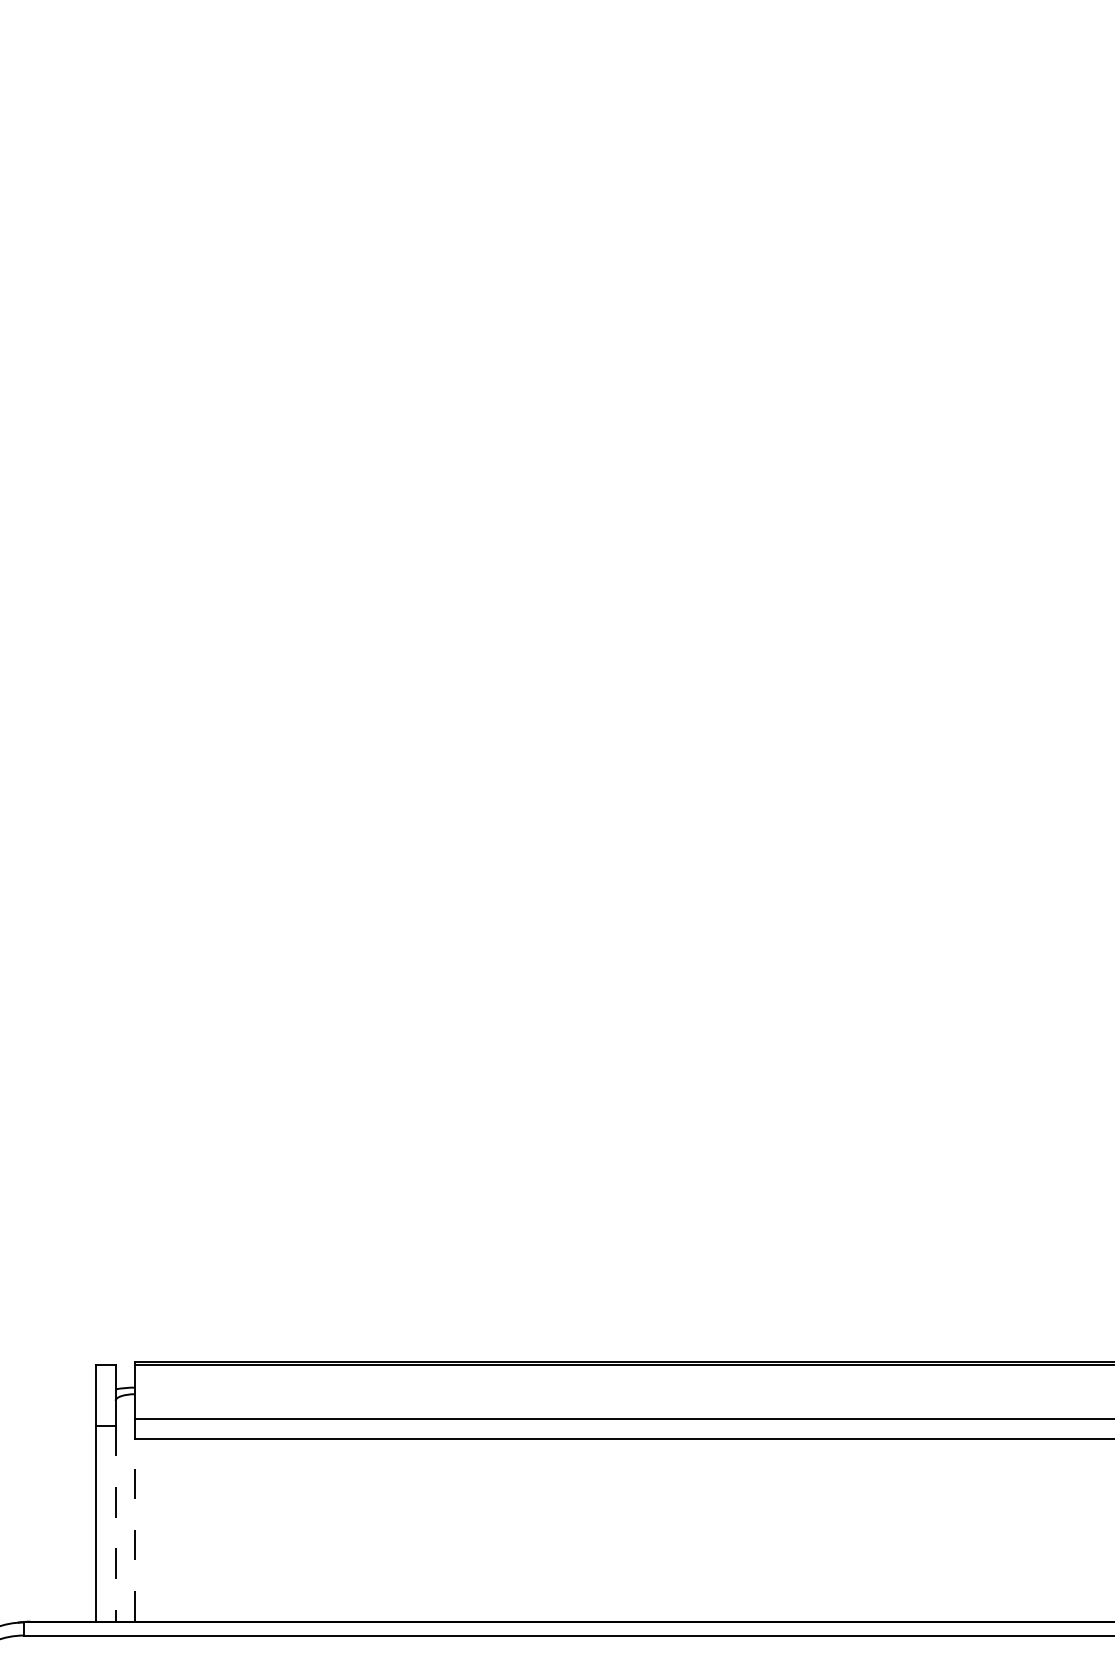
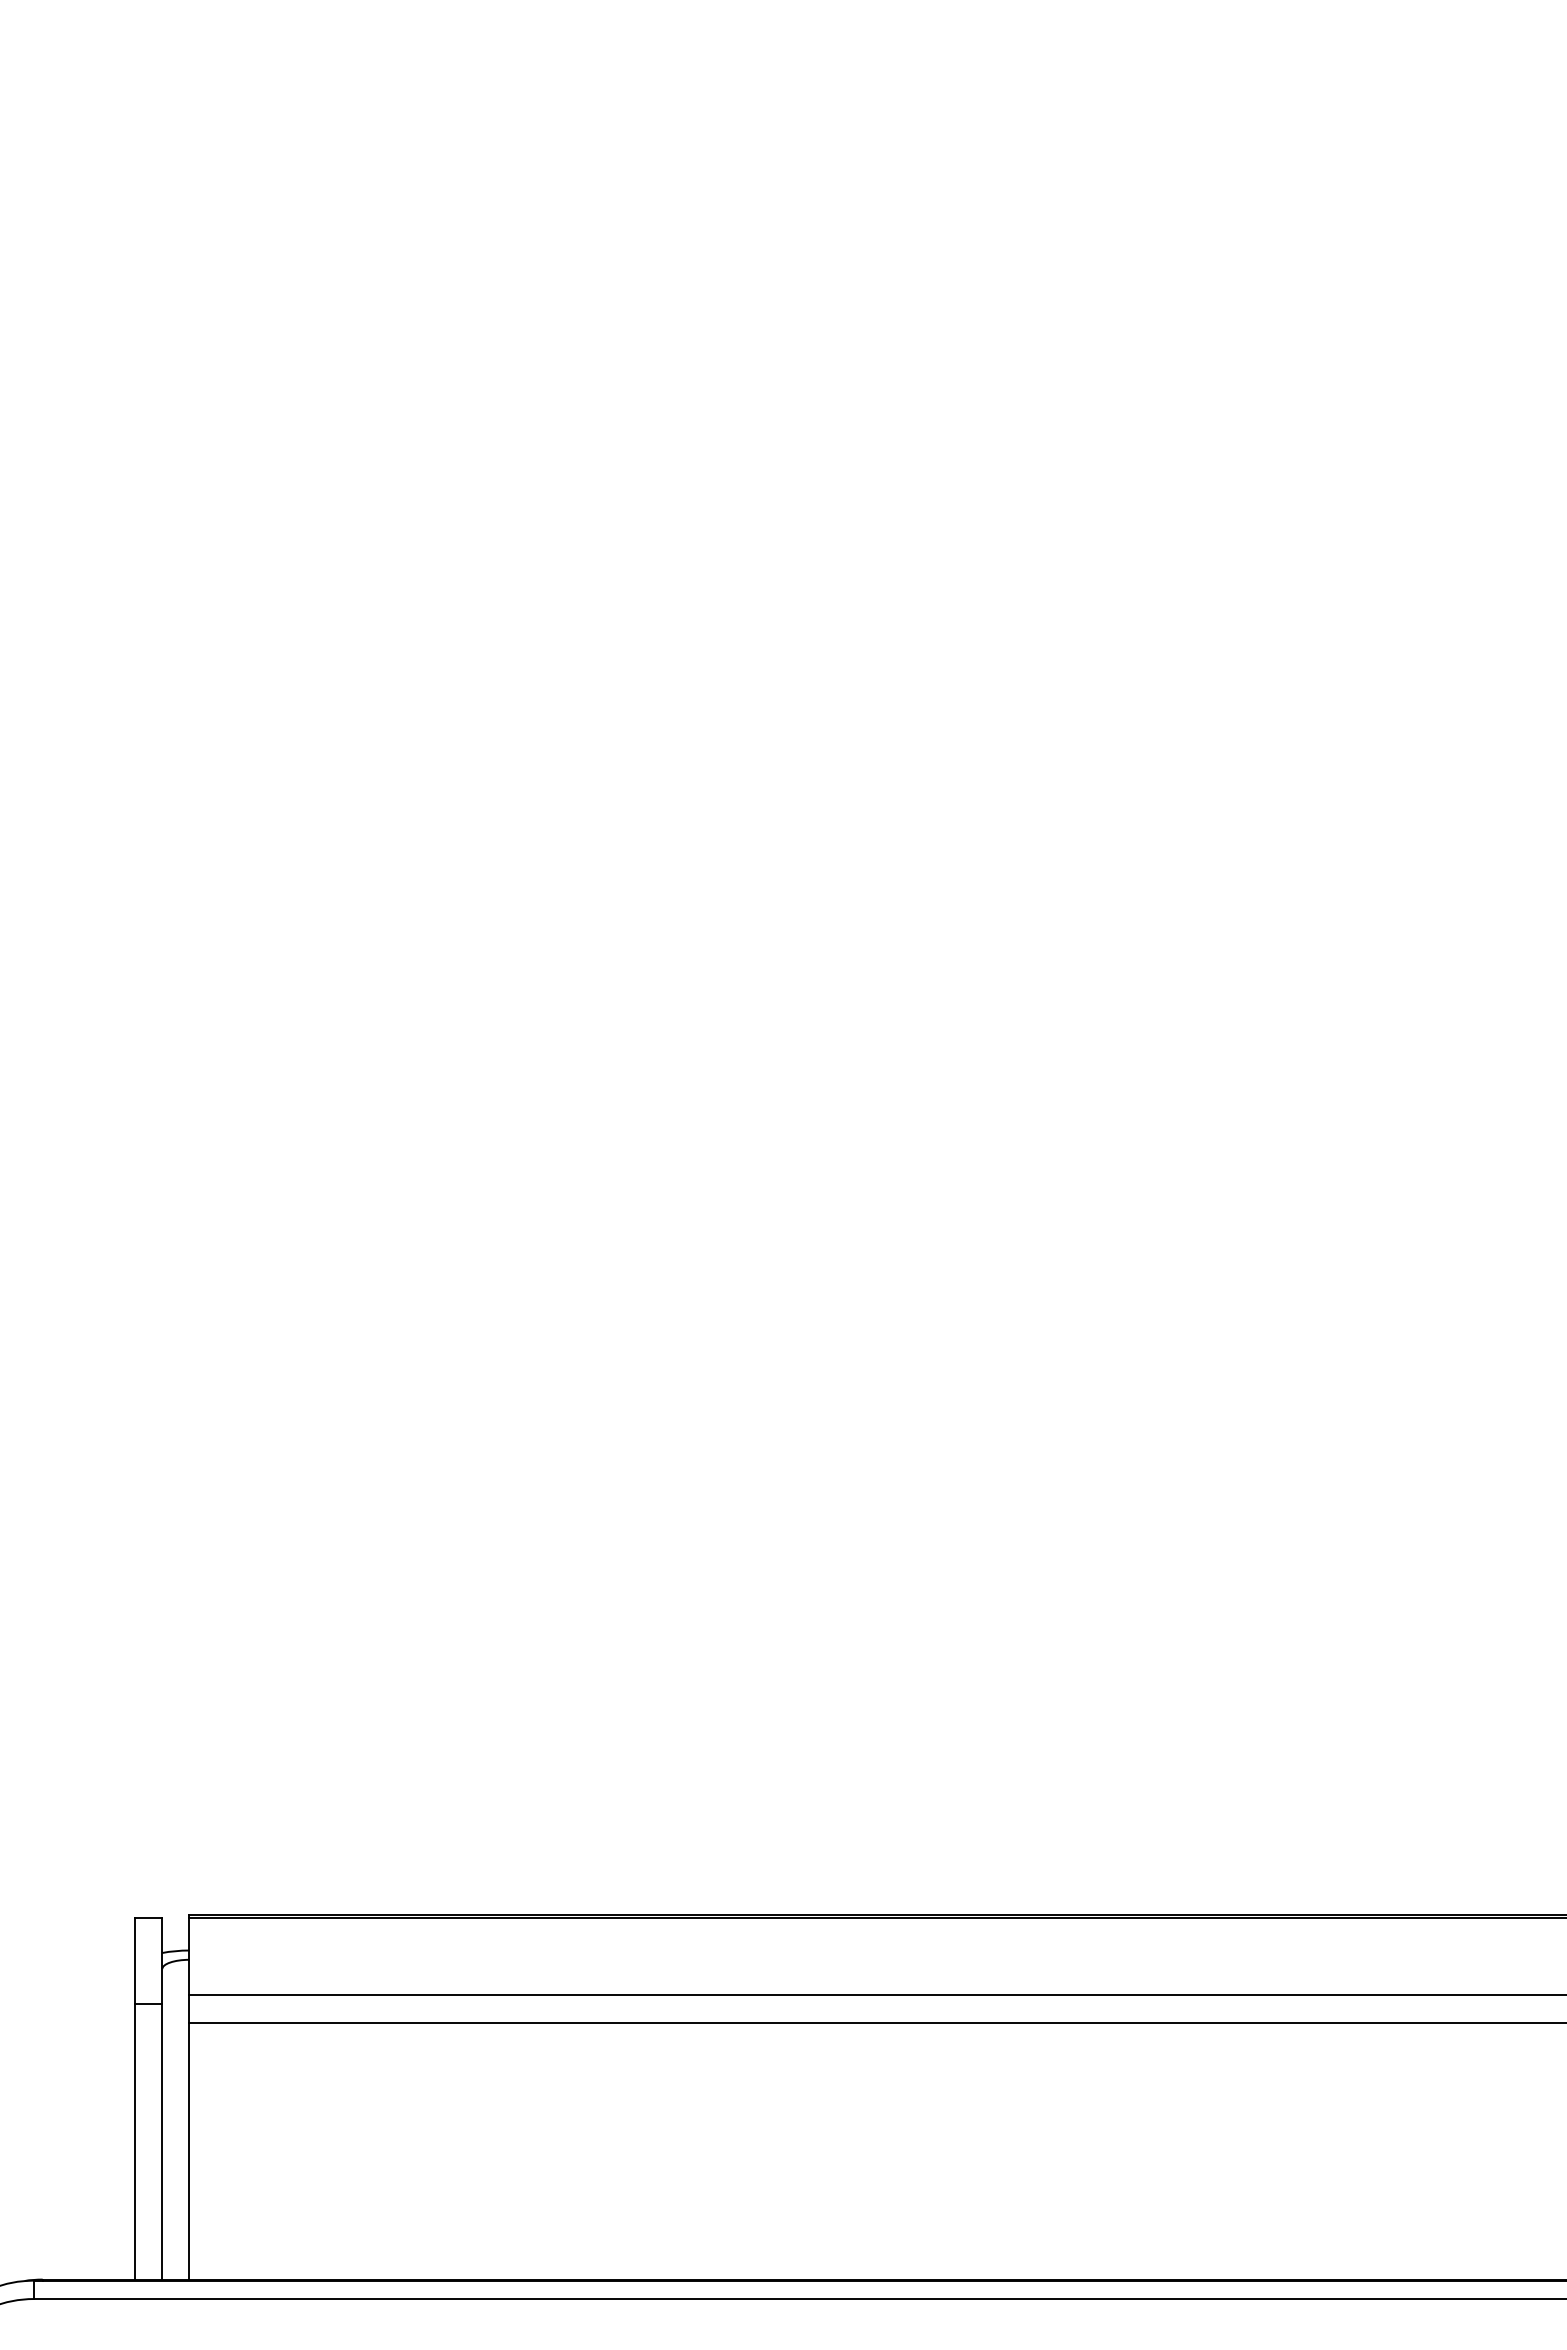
line: (115, 1523) -> (162, 2141), dashed -> solid
line: (134, 1529) -> (189, 2150), dashed -> solid

